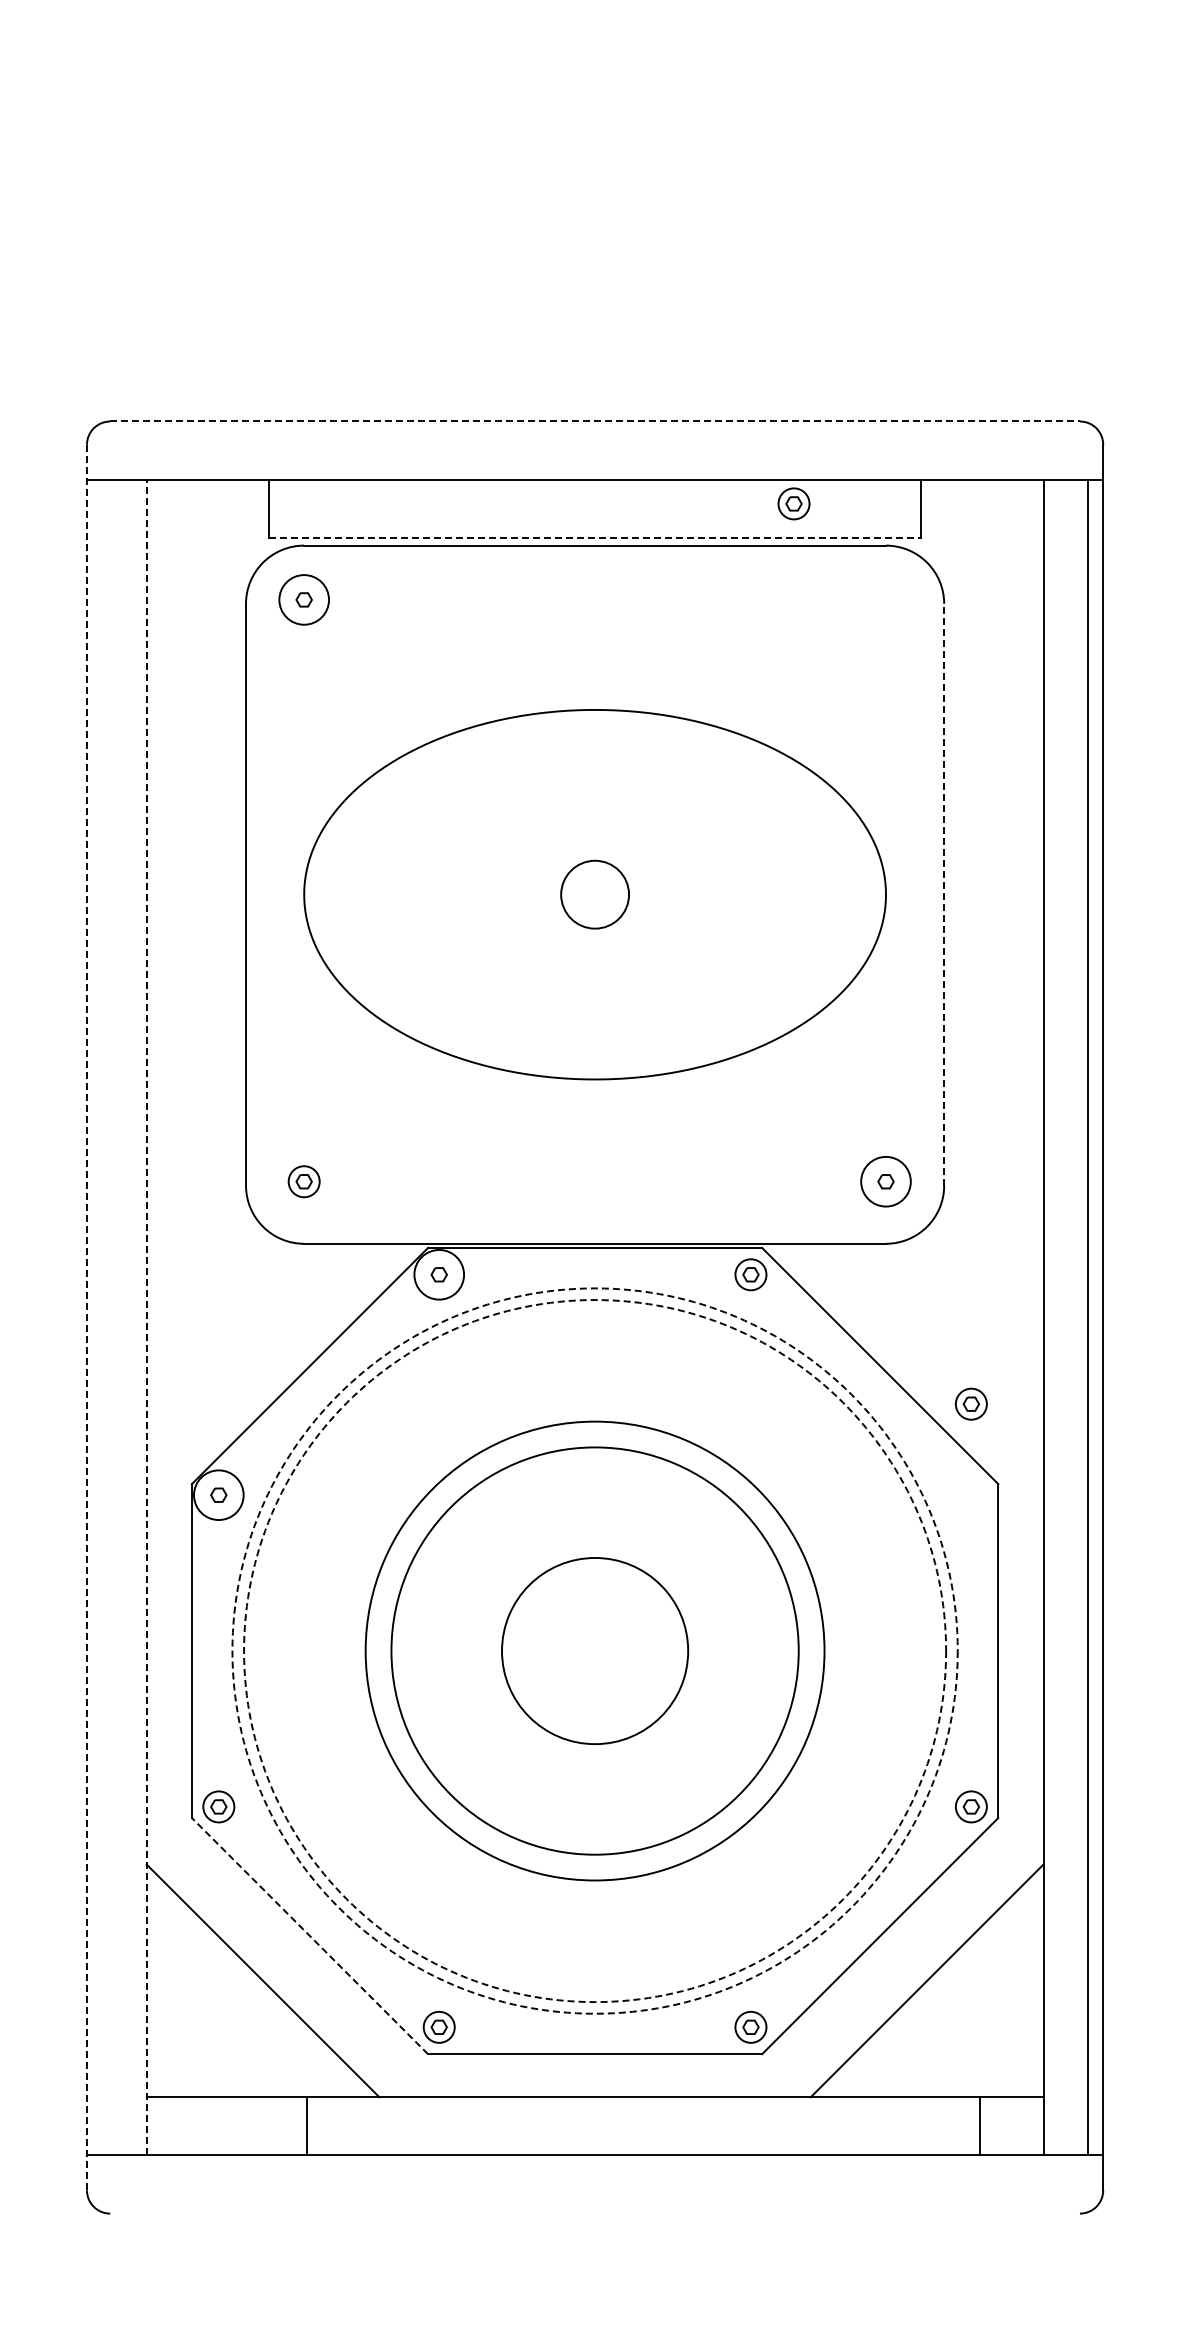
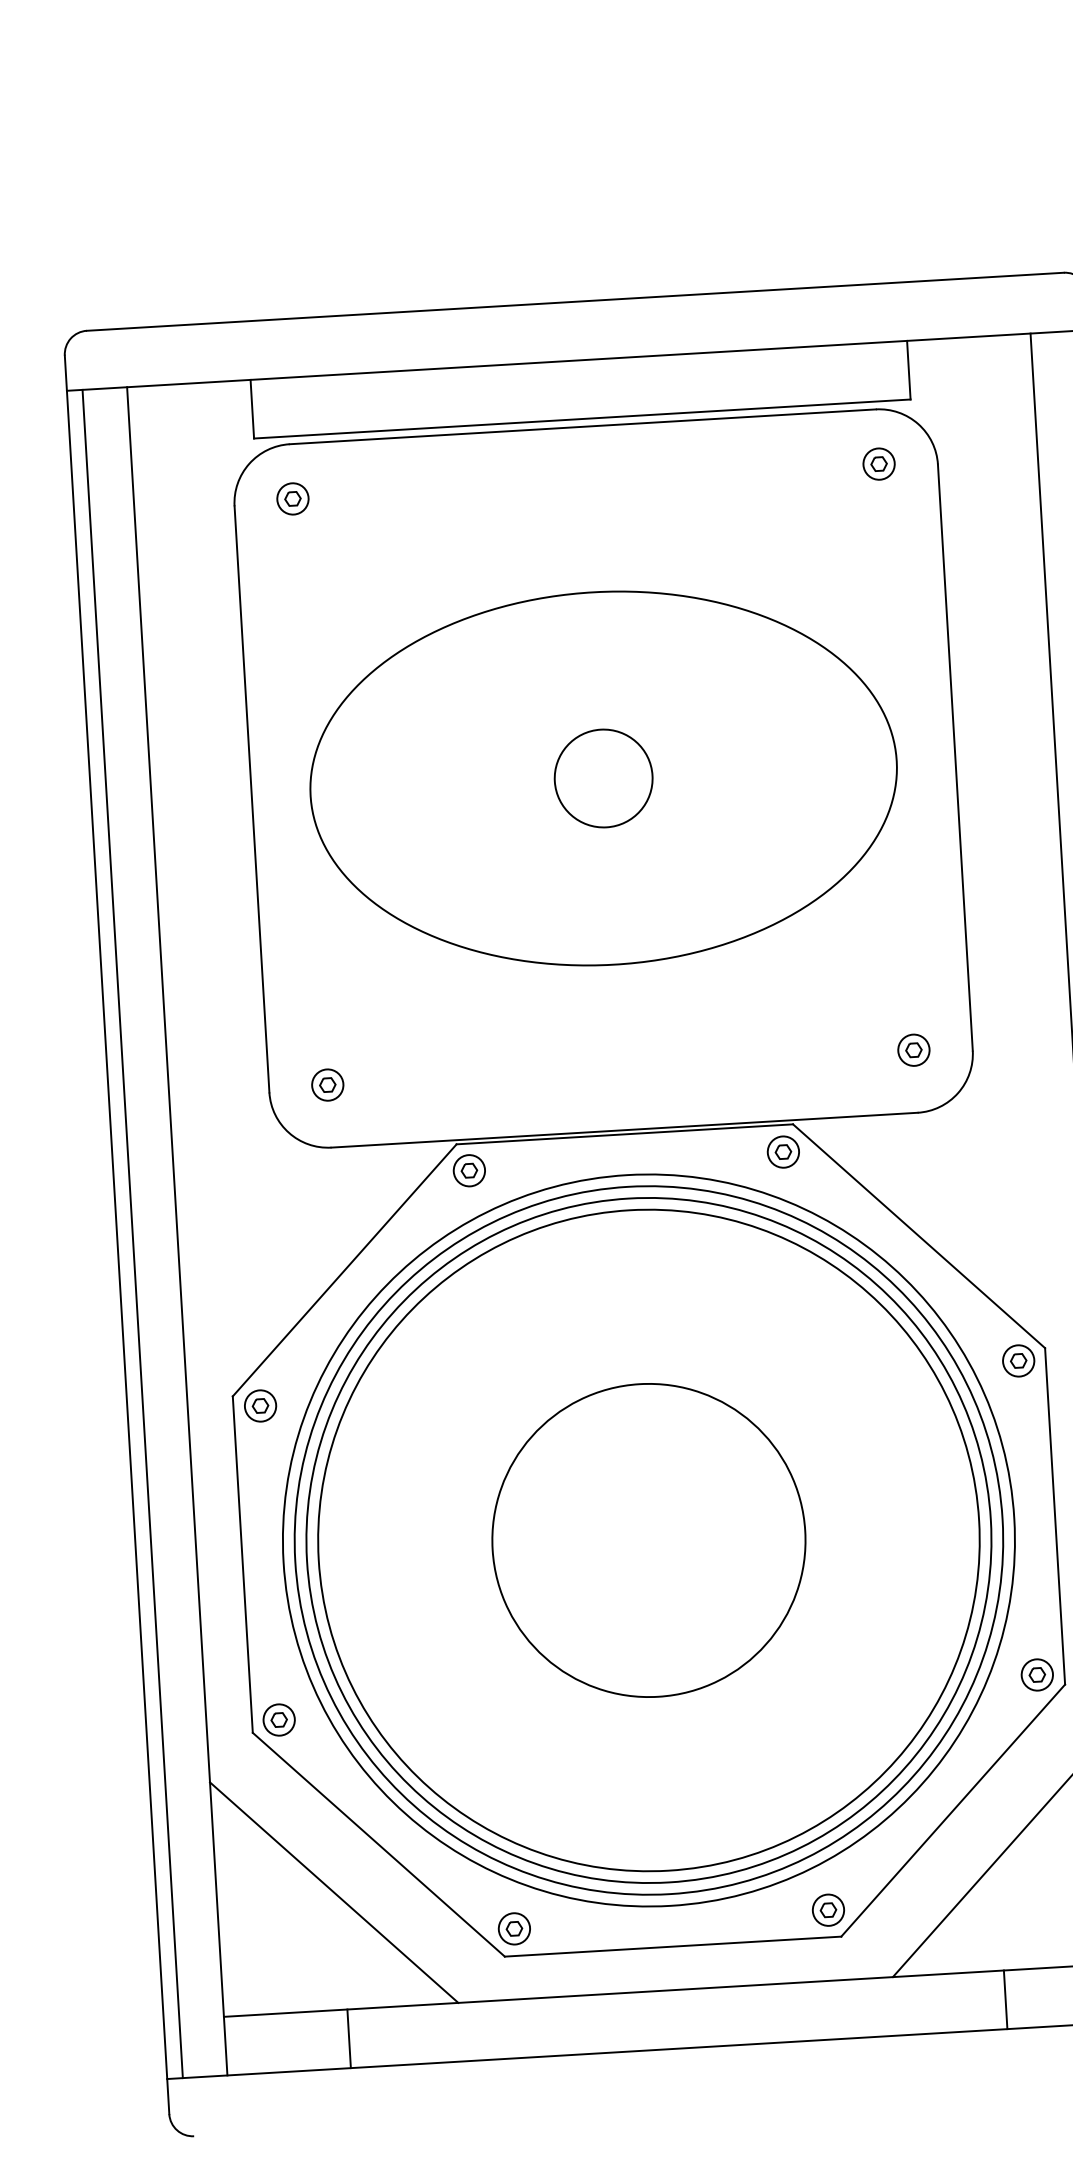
line: (595, 421) -> (575, 301), dashed -> solid
part: (793, 503) -> (878, 463), moved
line: (595, 537) -> (582, 418), dashed -> solid
circle: (303, 599) -> (292, 498), size x0.62
circle: (594, 894) -> (603, 778), size x1.43
line: (944, 894) -> (955, 757), dashed -> solid
circle: (885, 1181) -> (913, 1050), size x0.62
circle: (438, 1274) -> (468, 1170), size x0.62
line: (86, 1317) -> (116, 1234), dashed -> solid
line: (102, 1317) -> (132, 1233), added
line: (146, 1317) -> (177, 1231), dashed -> solid
part: (971, 1403) -> (1018, 1360), moved
circle: (218, 1494) -> (260, 1405), size x0.62
circle: (594, 1650) -> (648, 1539), dashed -> solid
circle: (594, 1650) -> (648, 1539), size x1.43
circle: (594, 1650) -> (648, 1539), size x1.67
circle: (594, 1650) -> (648, 1539), size x1.67
circle: (595, 1651) -> (649, 1540), dashed -> solid
line: (310, 1936) -> (379, 1845), dashed -> solid
line: (307, 2126) -> (349, 2038), moved
line: (979, 2126) -> (1005, 1999), moved

